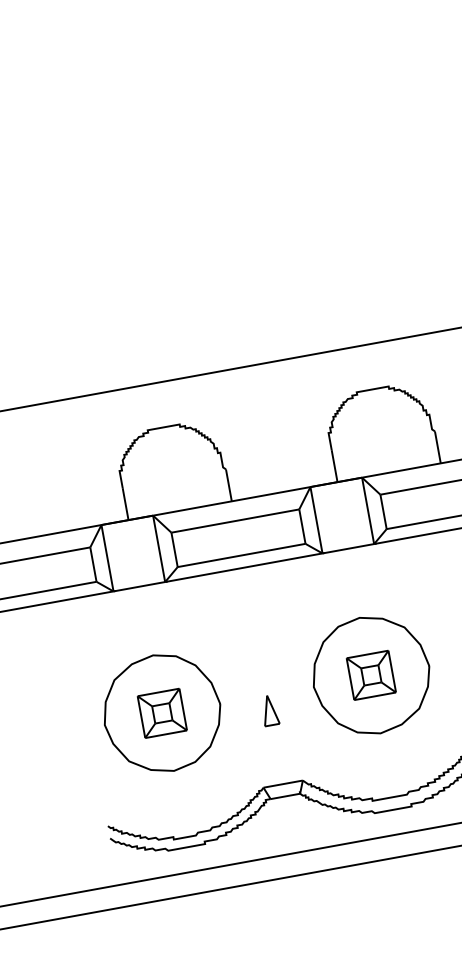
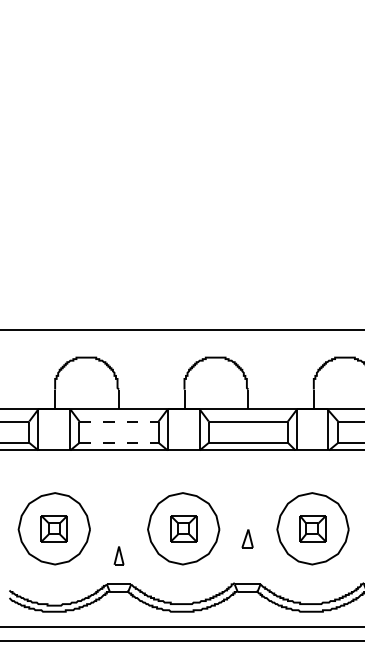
line: (236, 520) -> (119, 421), solid -> dashed
line: (242, 554) -> (119, 442), solid -> dashed
part: (268, 710) -> (118, 555), moved

